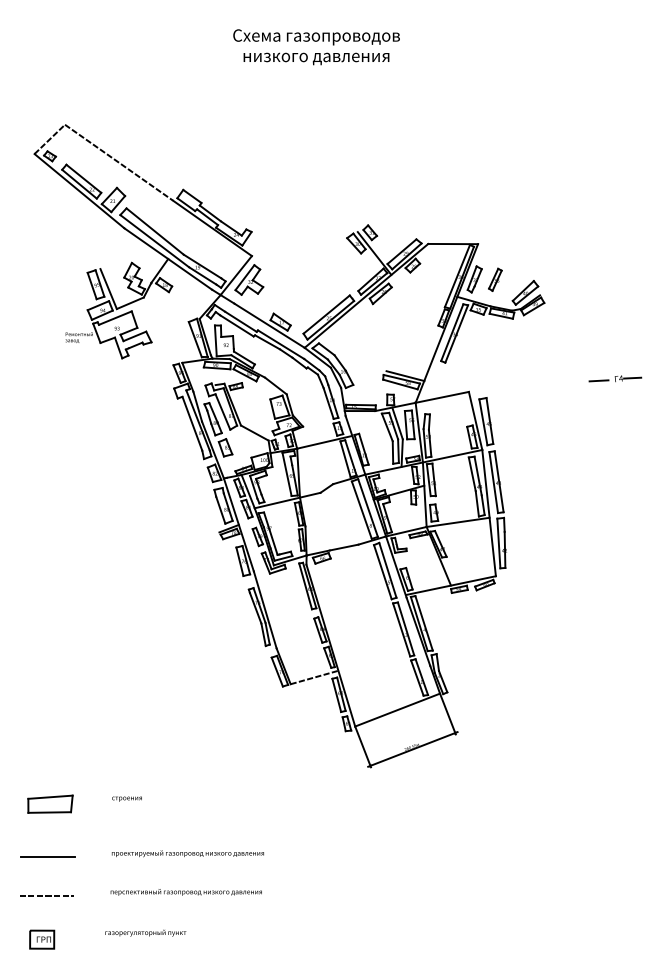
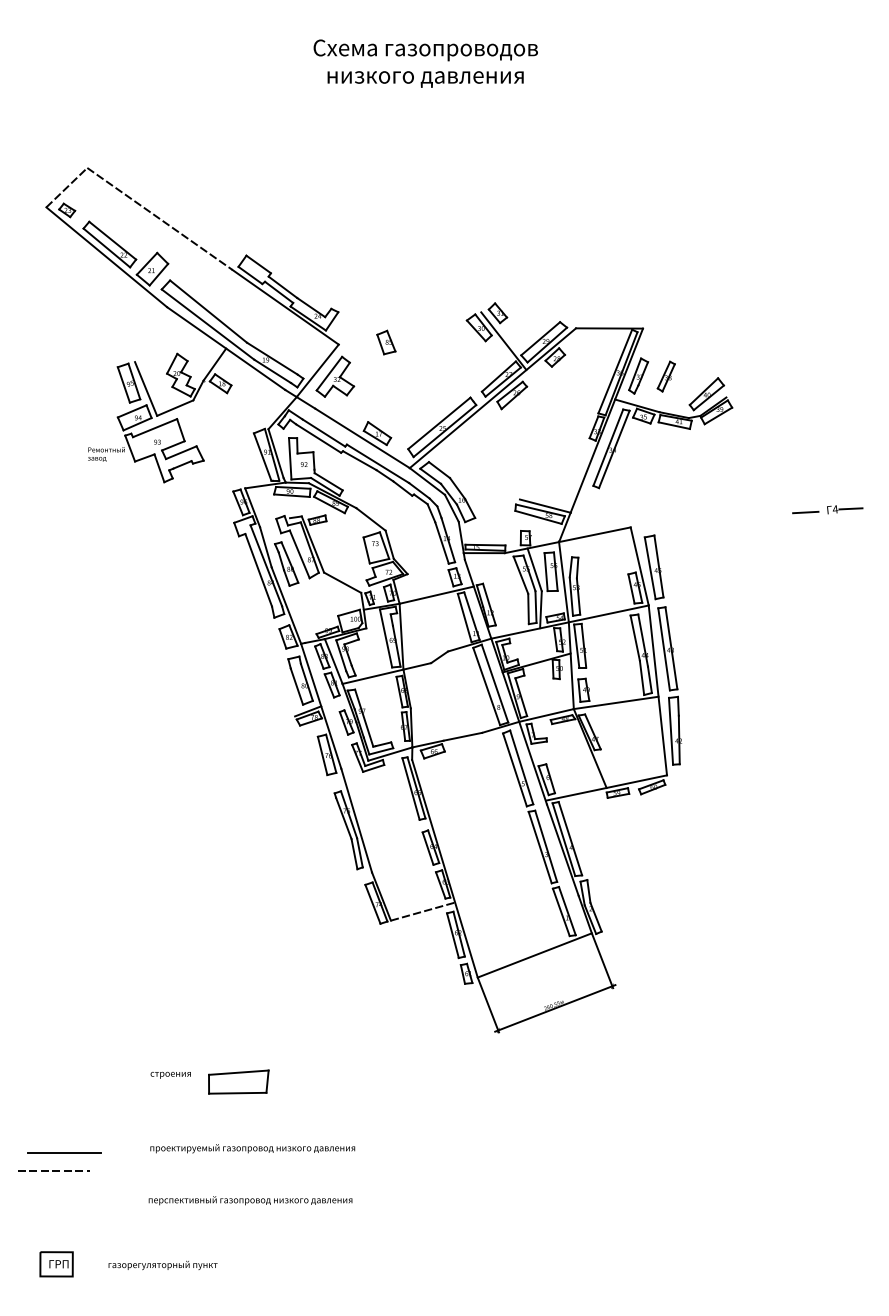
part: (225, 447) -> (386, 342), moved
part: (50, 803) -> (238, 1081), moved
line: (46, 895) -> (53, 1170), moved
text: (145, 933) -> (162, 1265), moved

